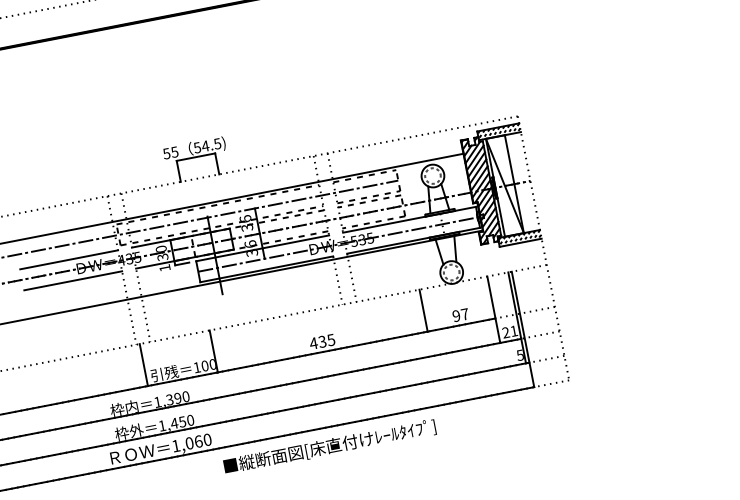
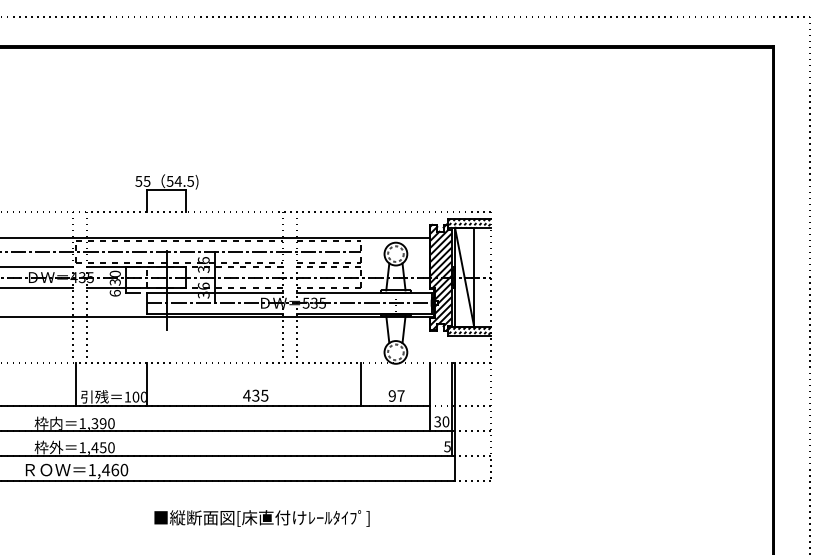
text: (164, 267) -> (114, 292), 1 -> 6
text: (509, 331) -> (441, 421), 21 -> 30
text: (188, 442) -> (105, 469), 1,060 -> 1,460
text: (329, 447) -> (261, 518), moved

